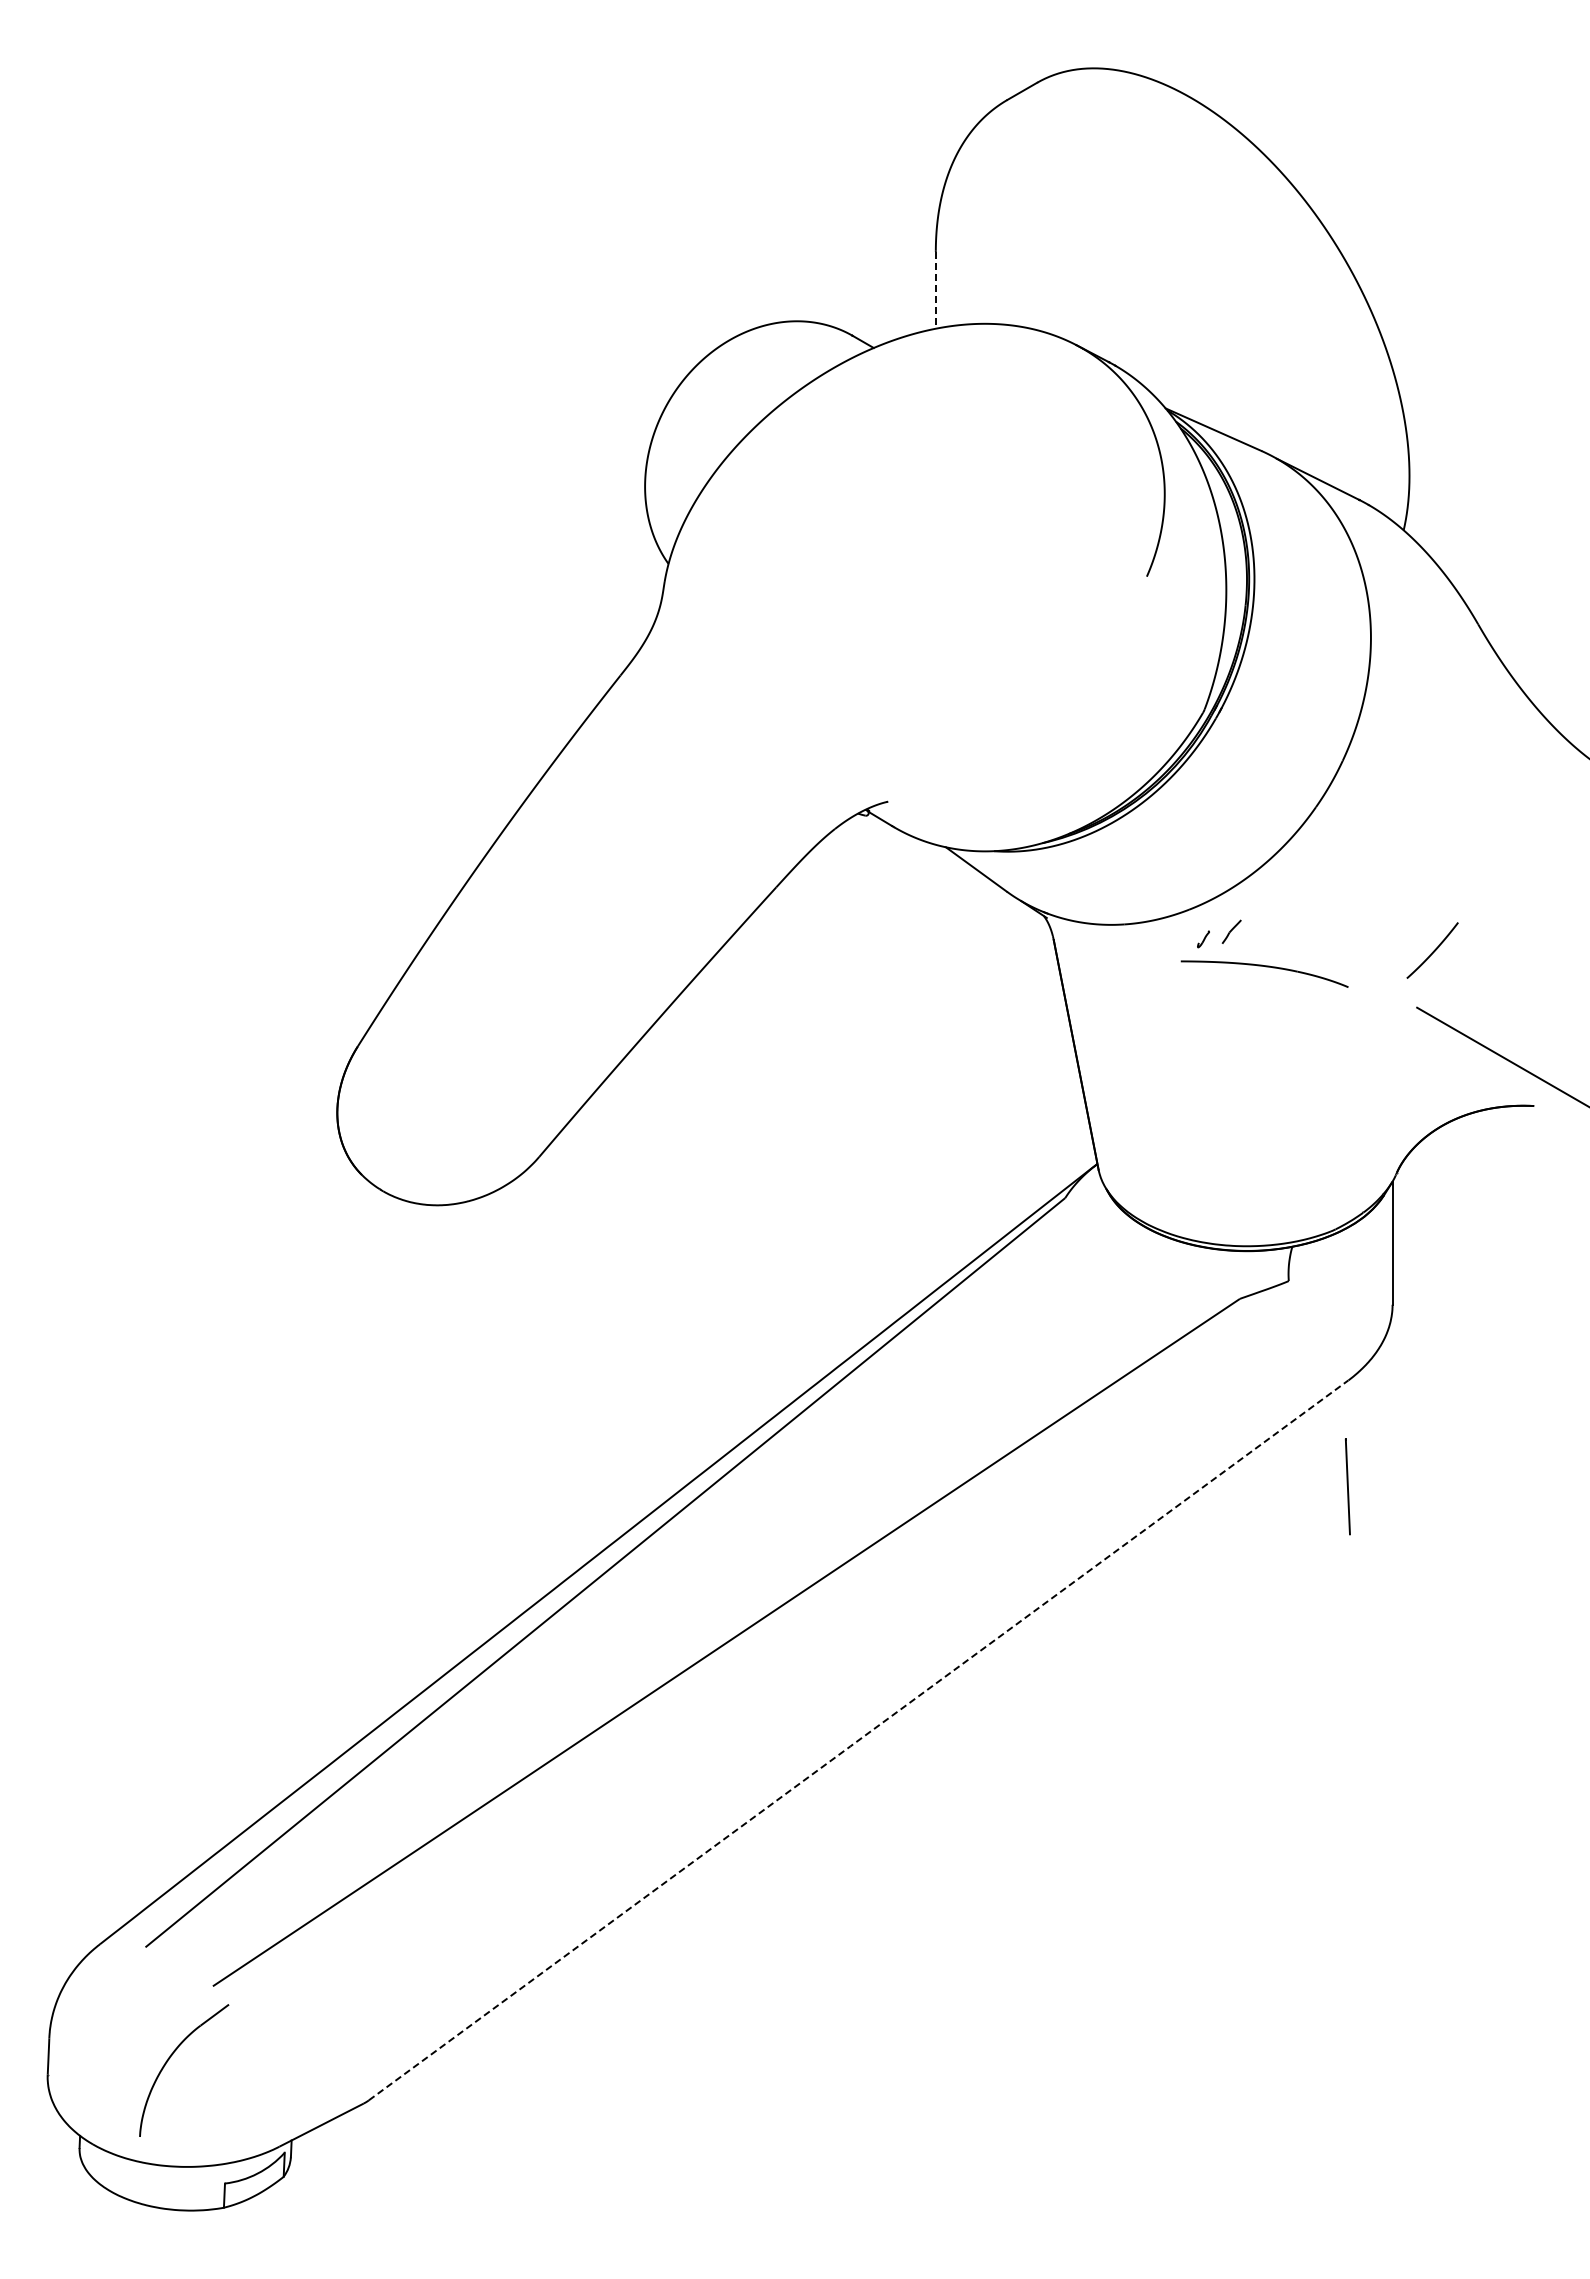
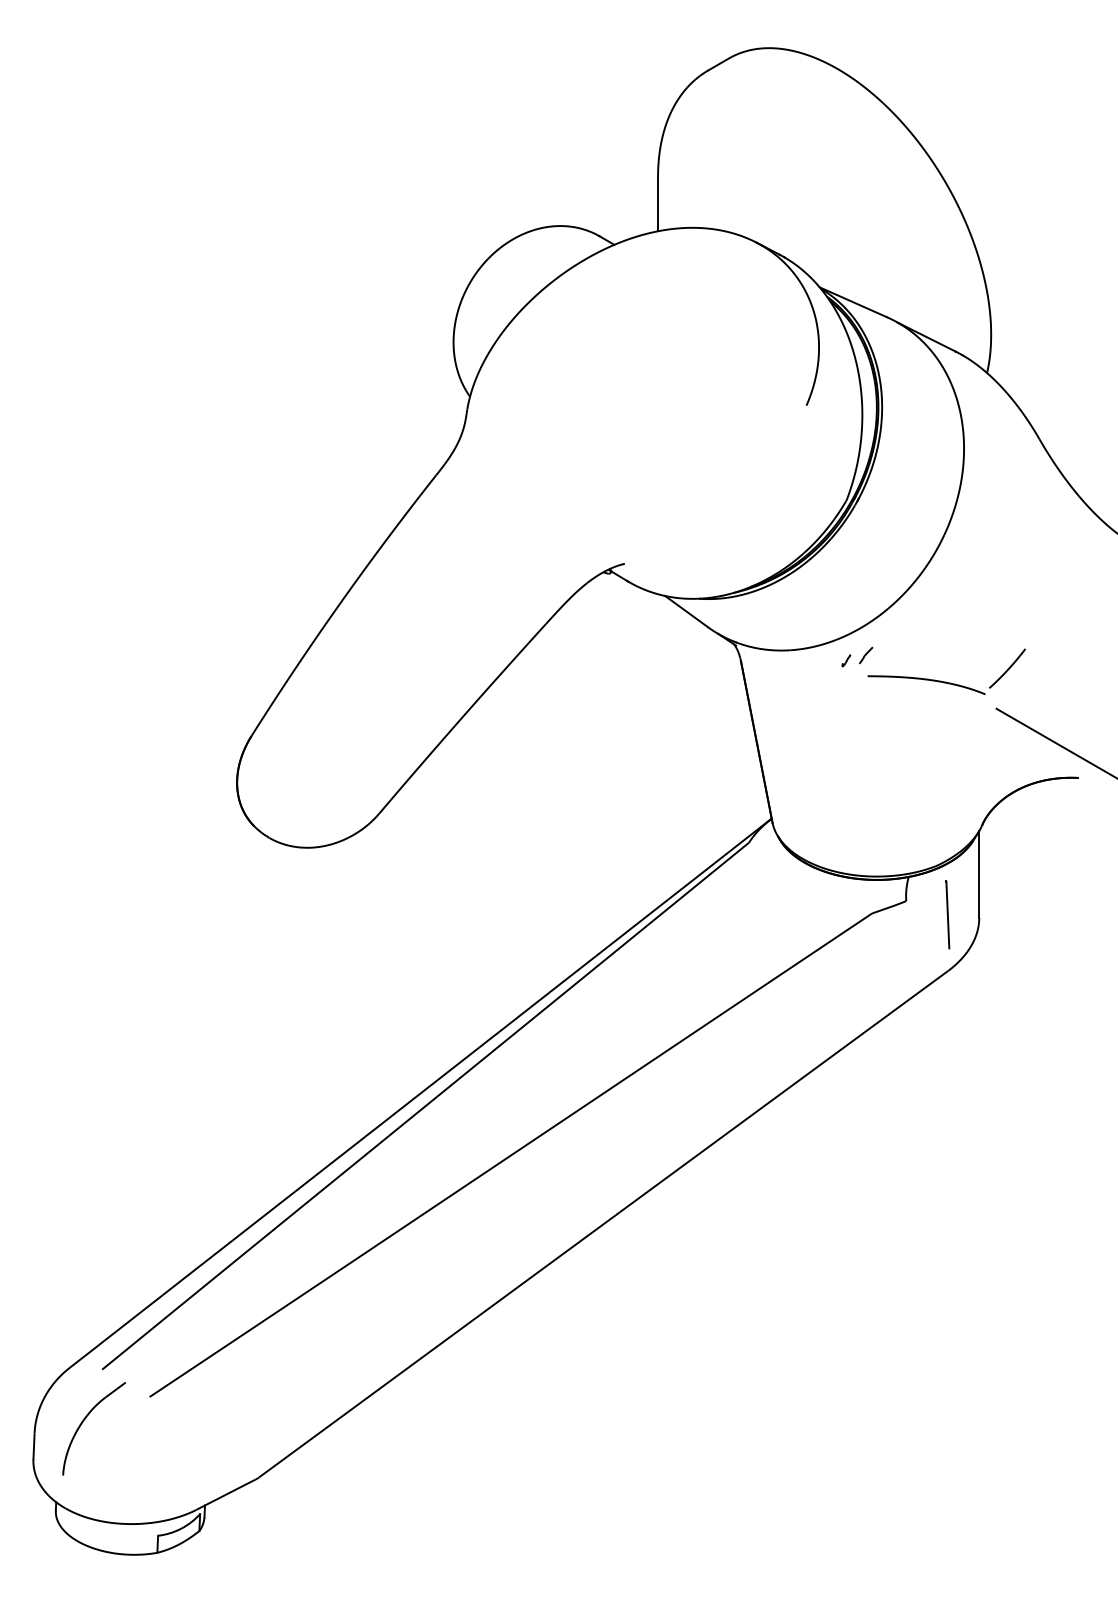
line: (935, 290) -> (657, 204), dashed -> solid
part: (1265, 967) -> (927, 680), moved
line: (1347, 1486) -> (947, 914), moved
line: (858, 1740) -> (603, 1224), dashed -> solid
part: (168, 2061) -> (83, 1422), moved

